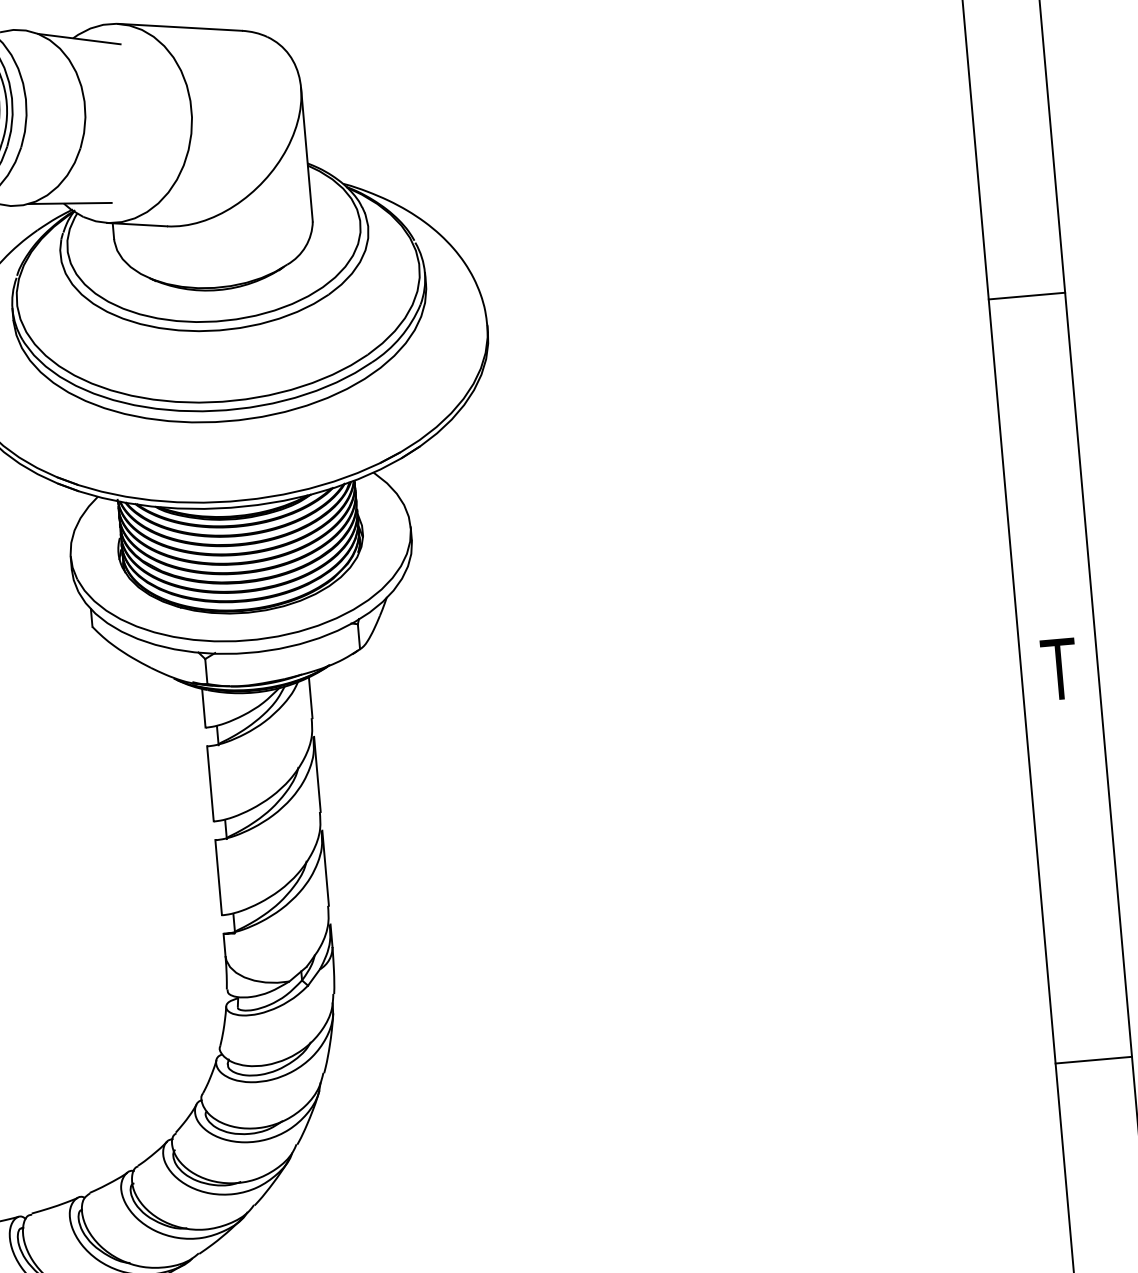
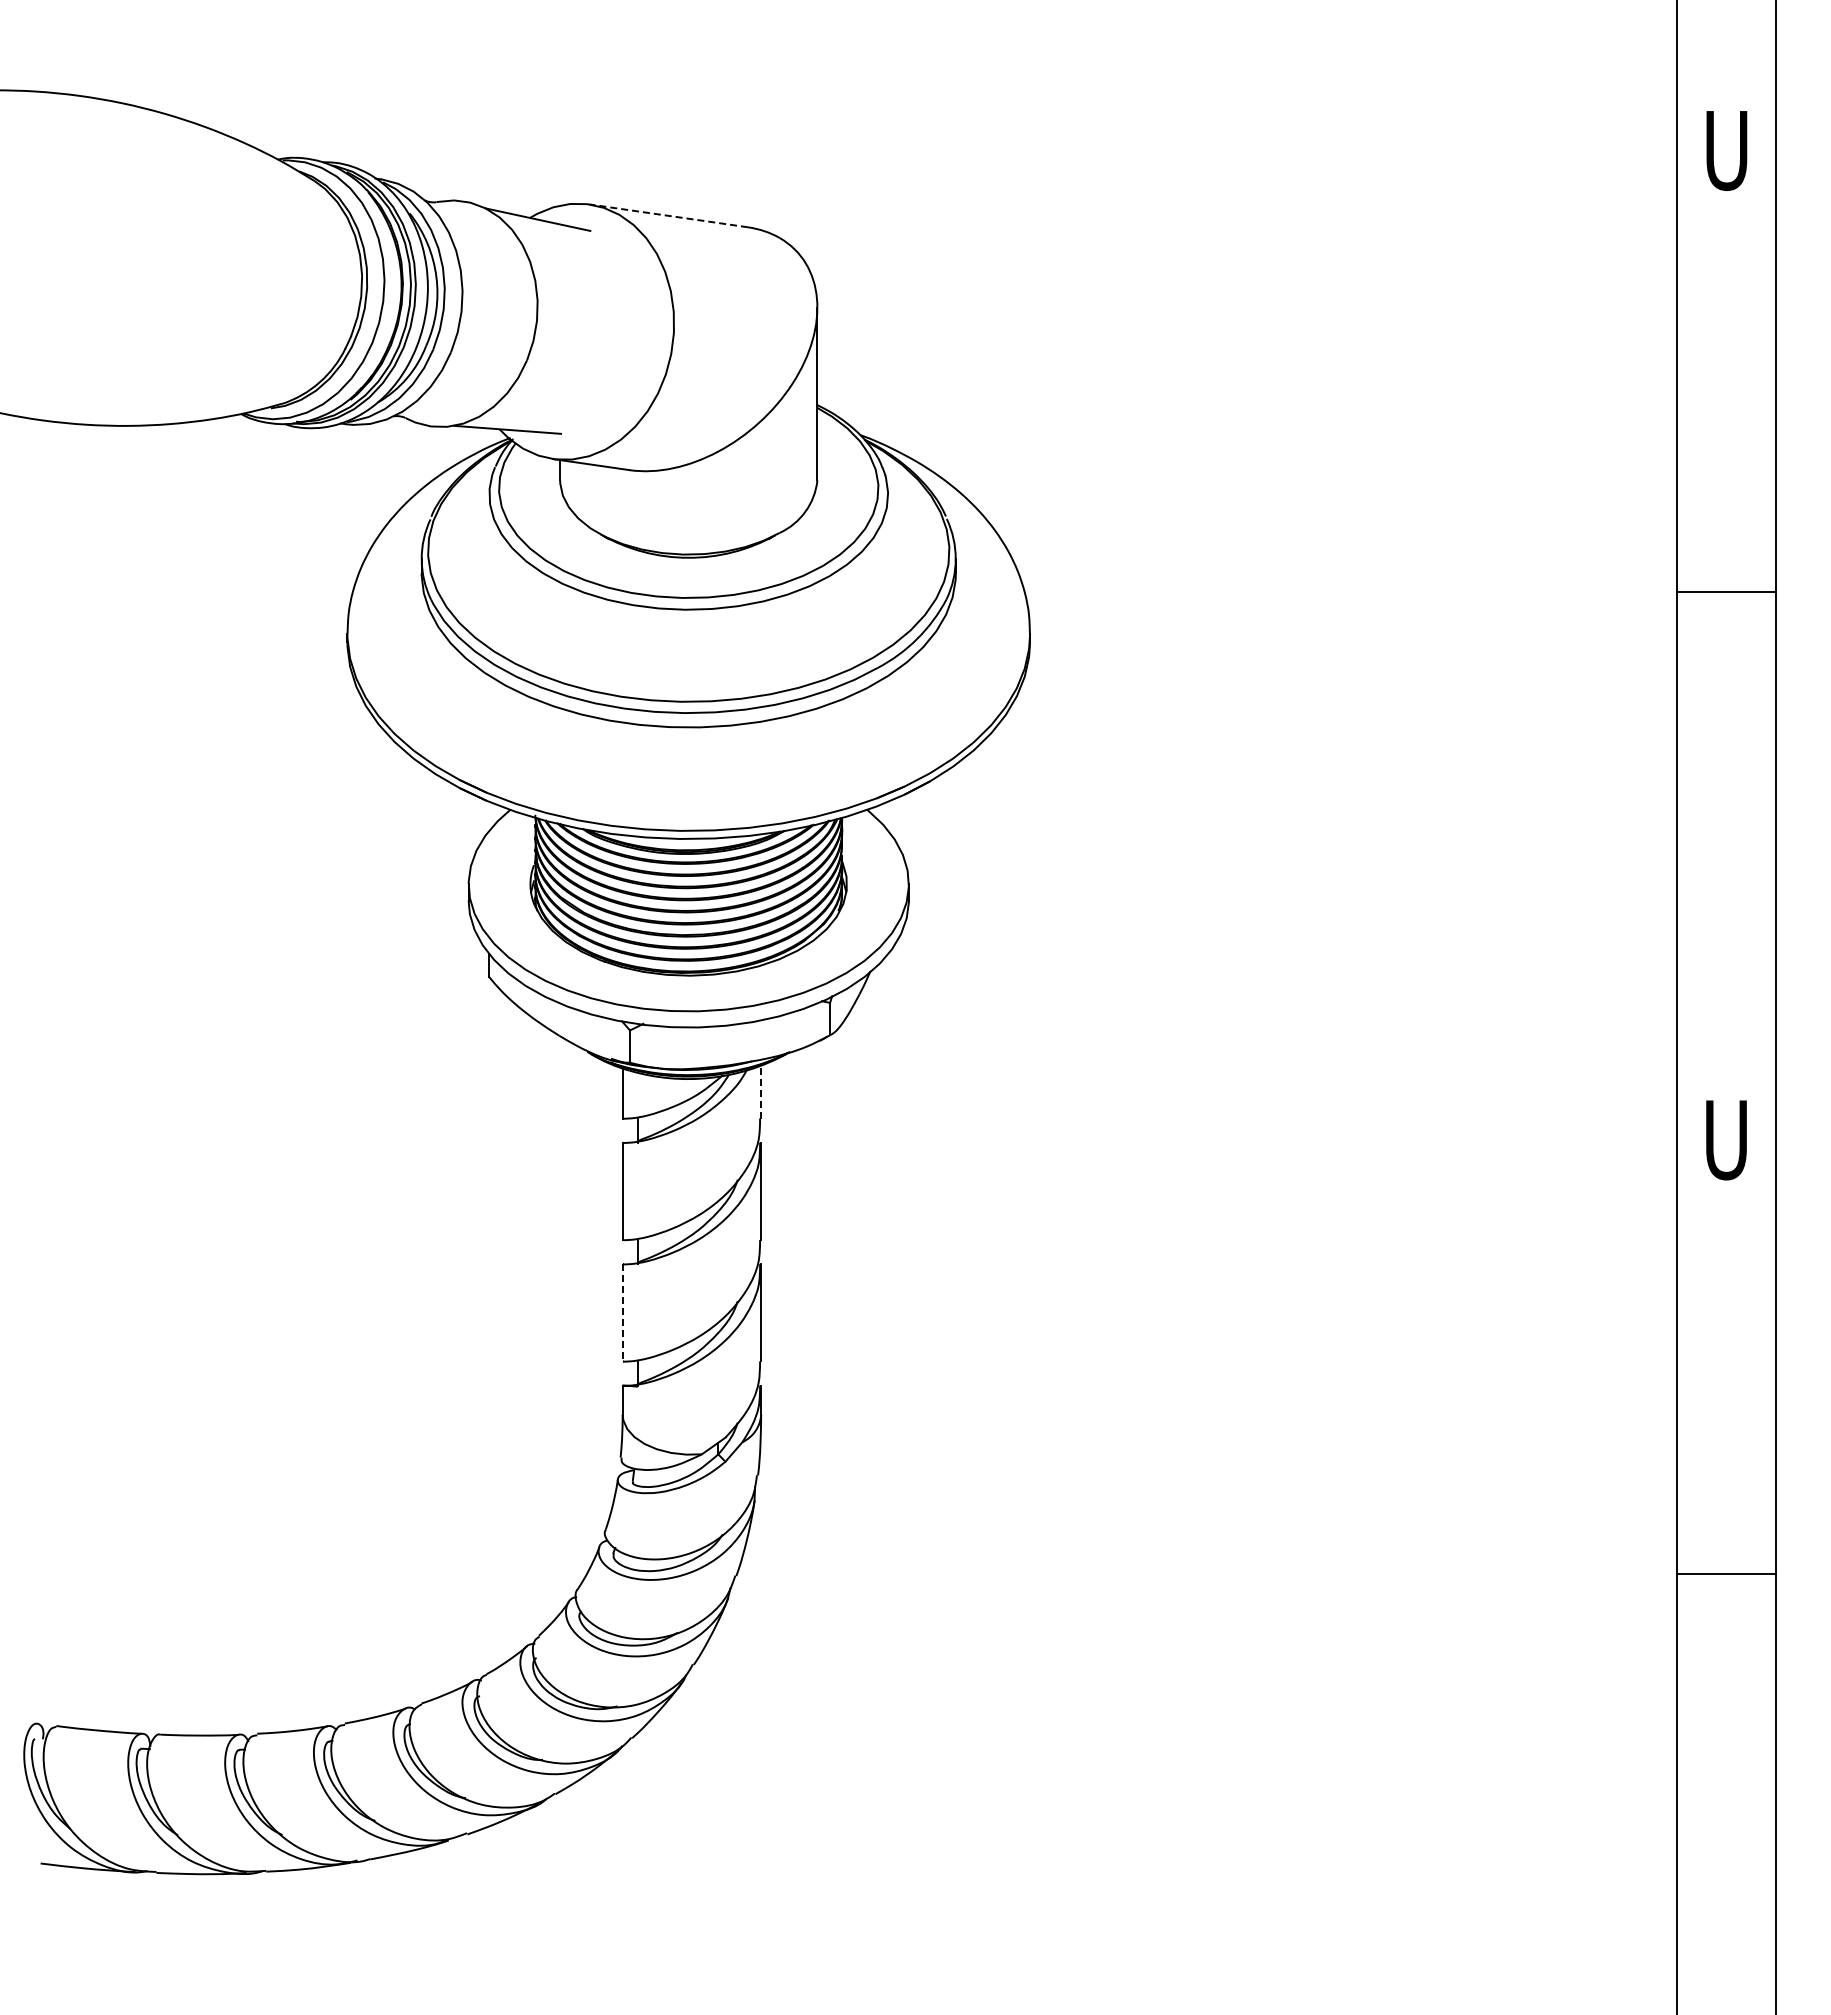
line: (179, 27) -> (668, 215), solid -> dashed
line: (1026, 296) -> (1726, 592), moved
text: (1059, 669) -> (1726, 1140), T -> U
line: (310, 697) -> (761, 1091), solid -> dashed
line: (218, 877) -> (622, 1312), solid -> dashed
line: (1093, 1059) -> (1726, 1573), moved

